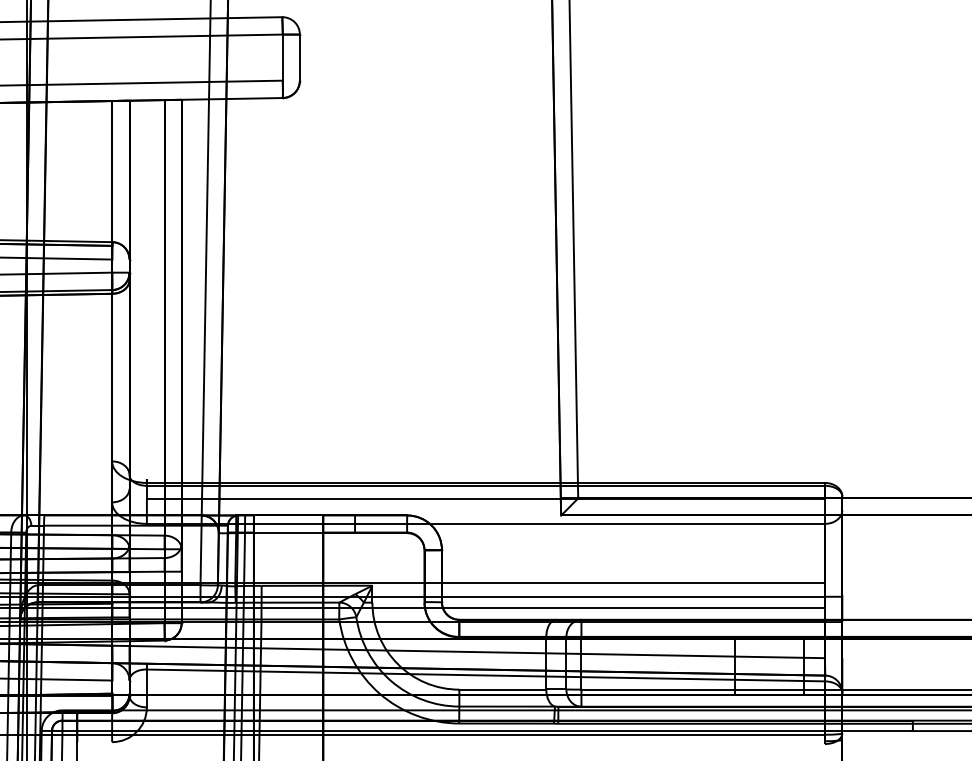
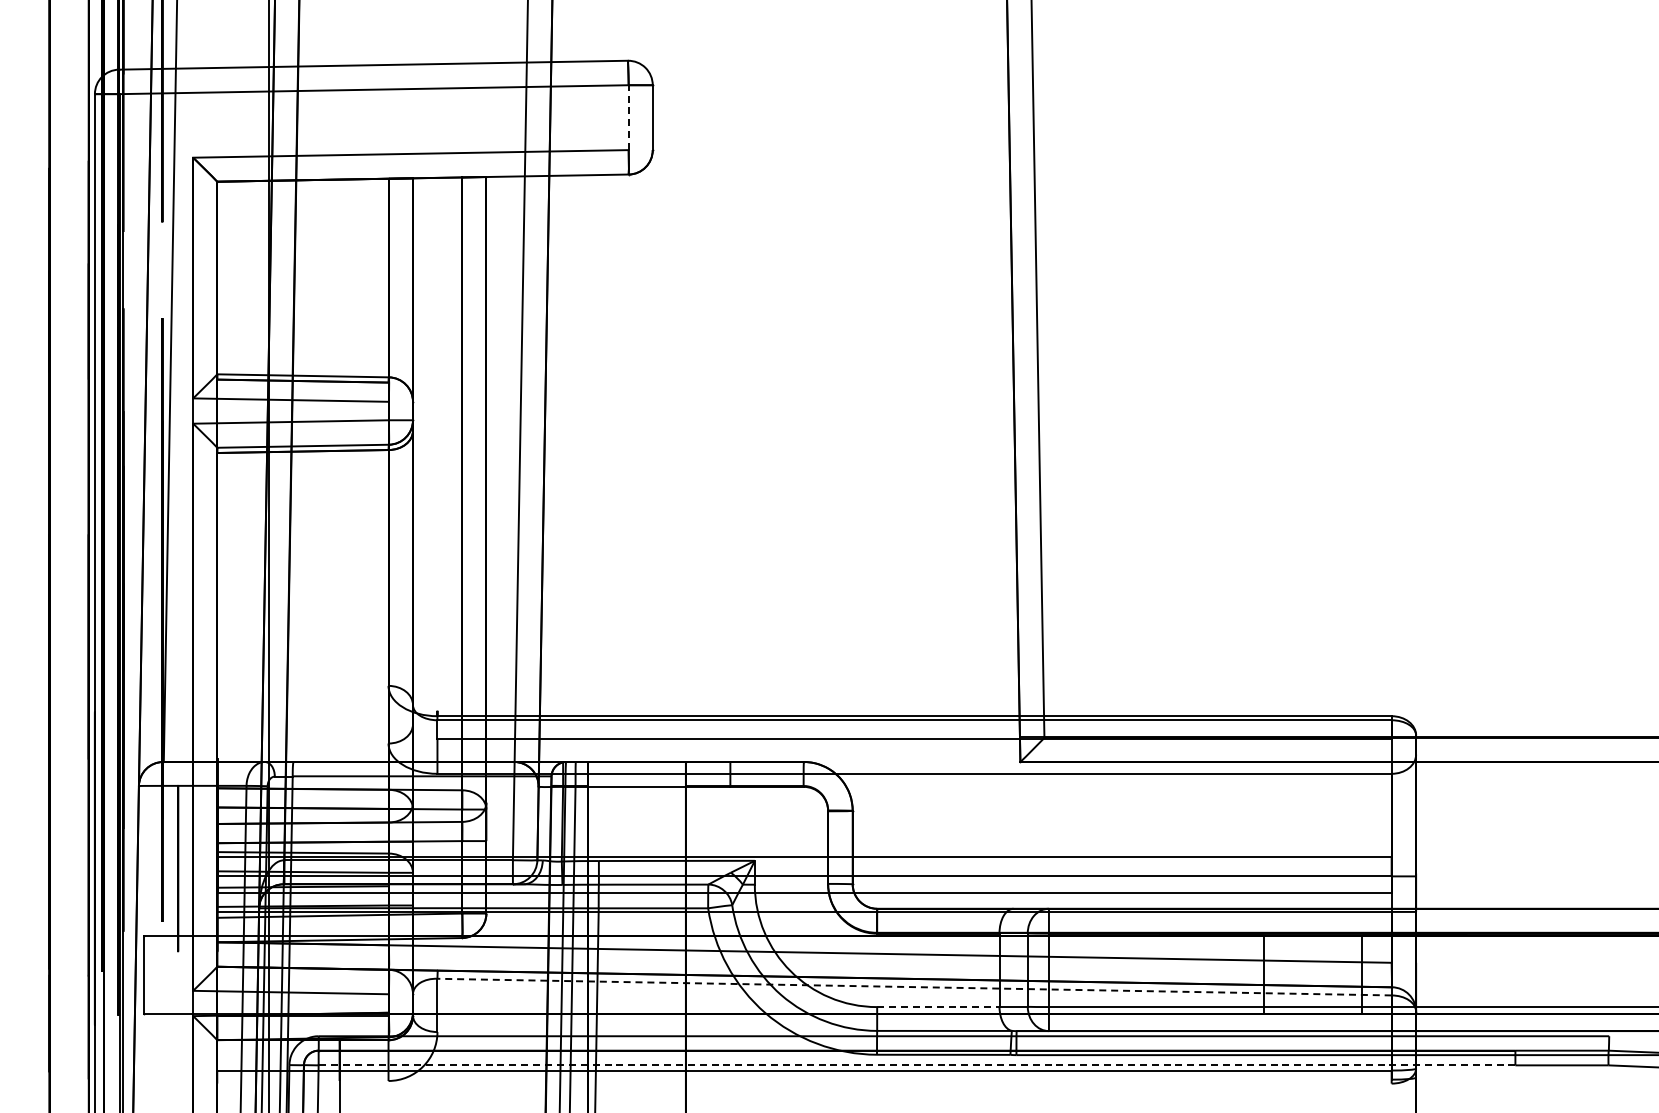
line: (282, 57) -> (628, 117), solid -> dashed
line: (485, 675) -> (914, 987), solid -> dashed
line: (502, 689) -> (938, 1007), solid -> dashed
line: (487, 731) -> (916, 1065), solid -> dashed

